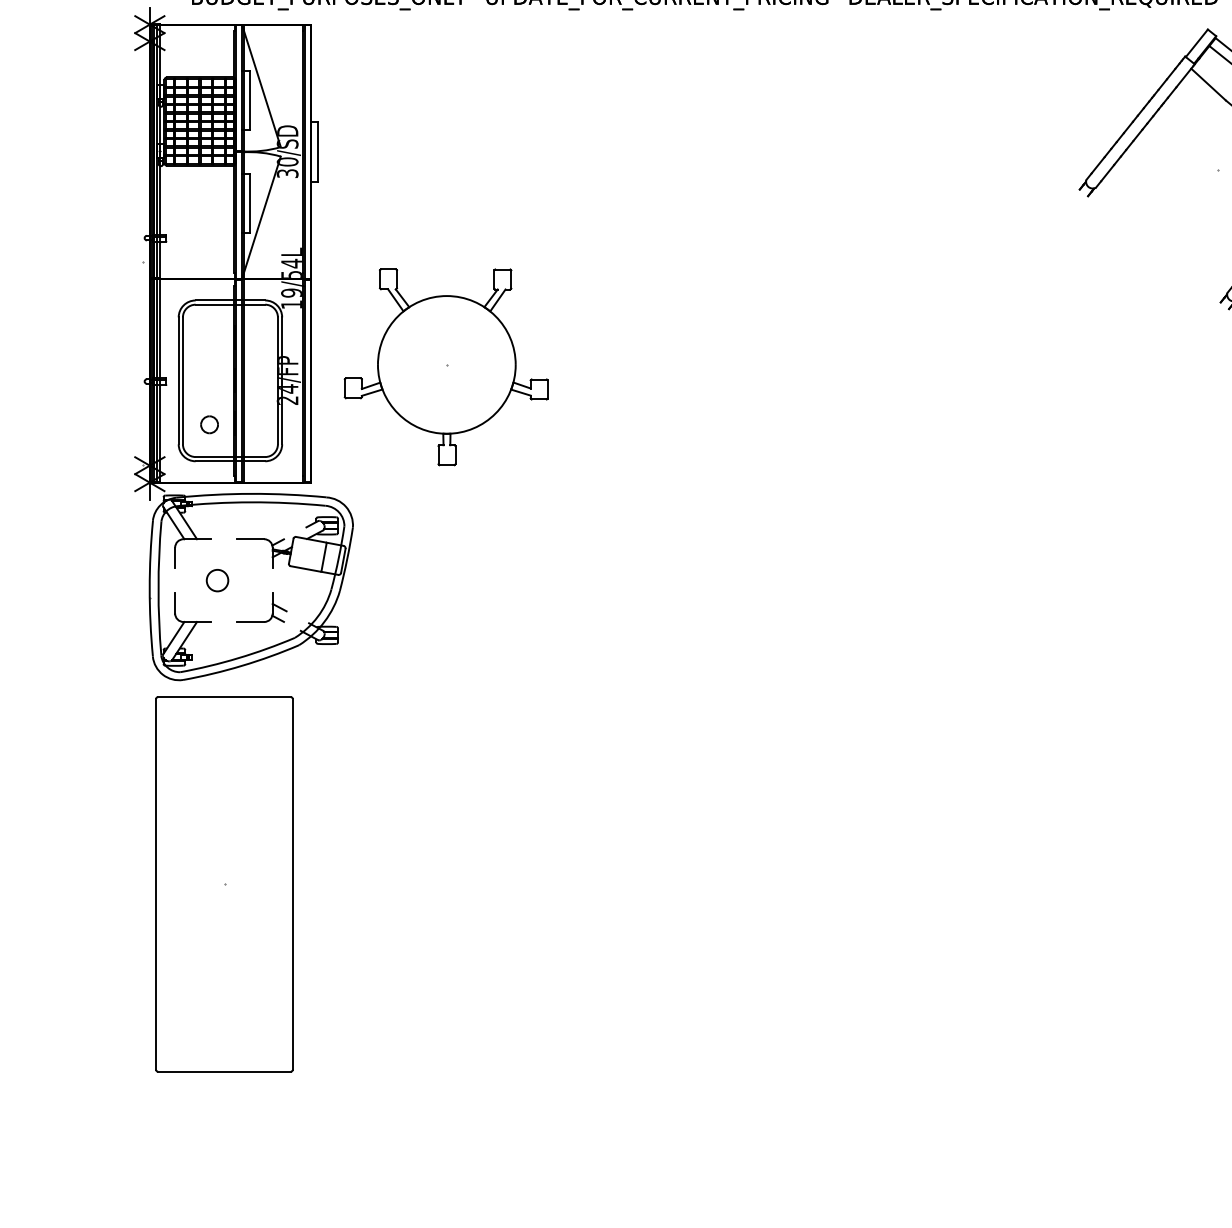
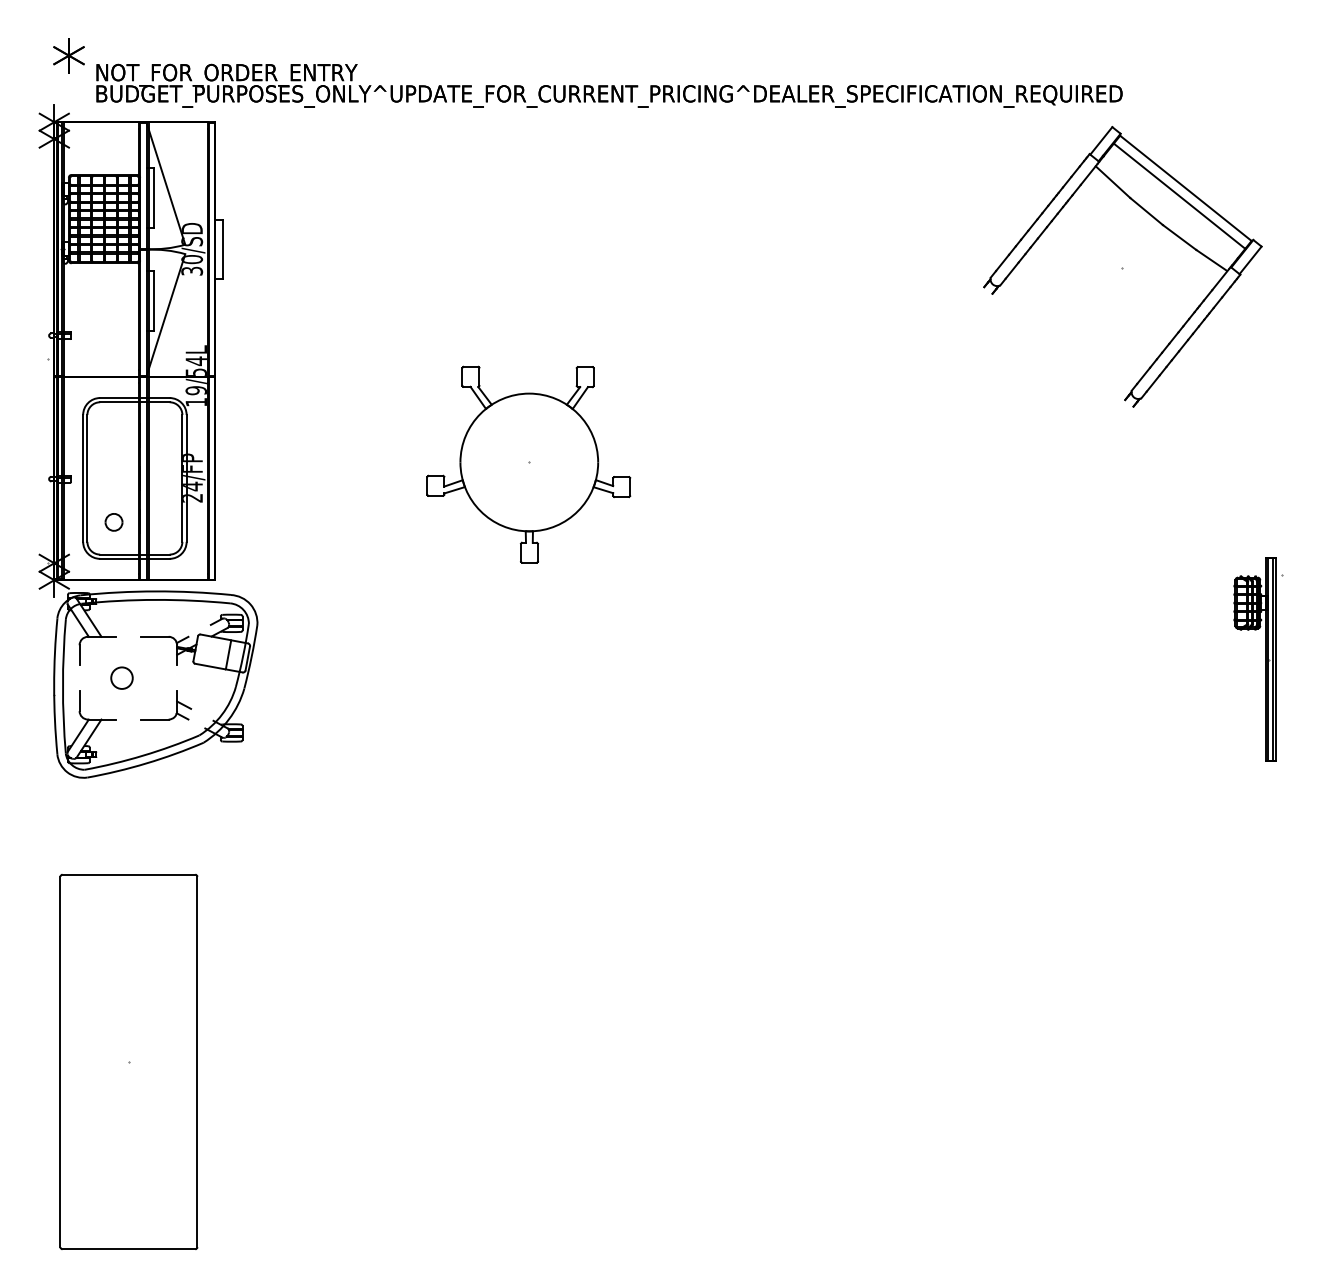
part: (446, 366) -> (528, 464), moved
part: (224, 883) -> (128, 1061), moved

